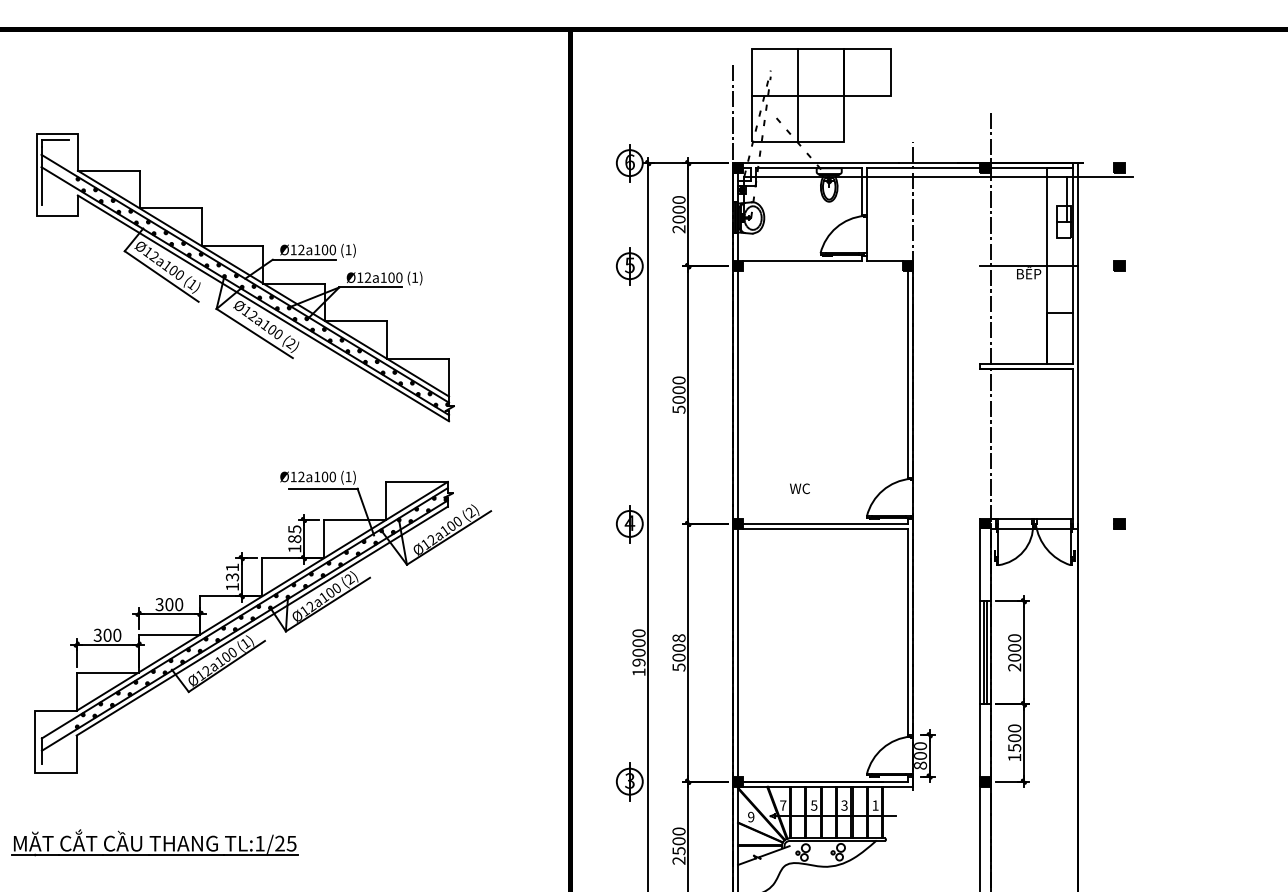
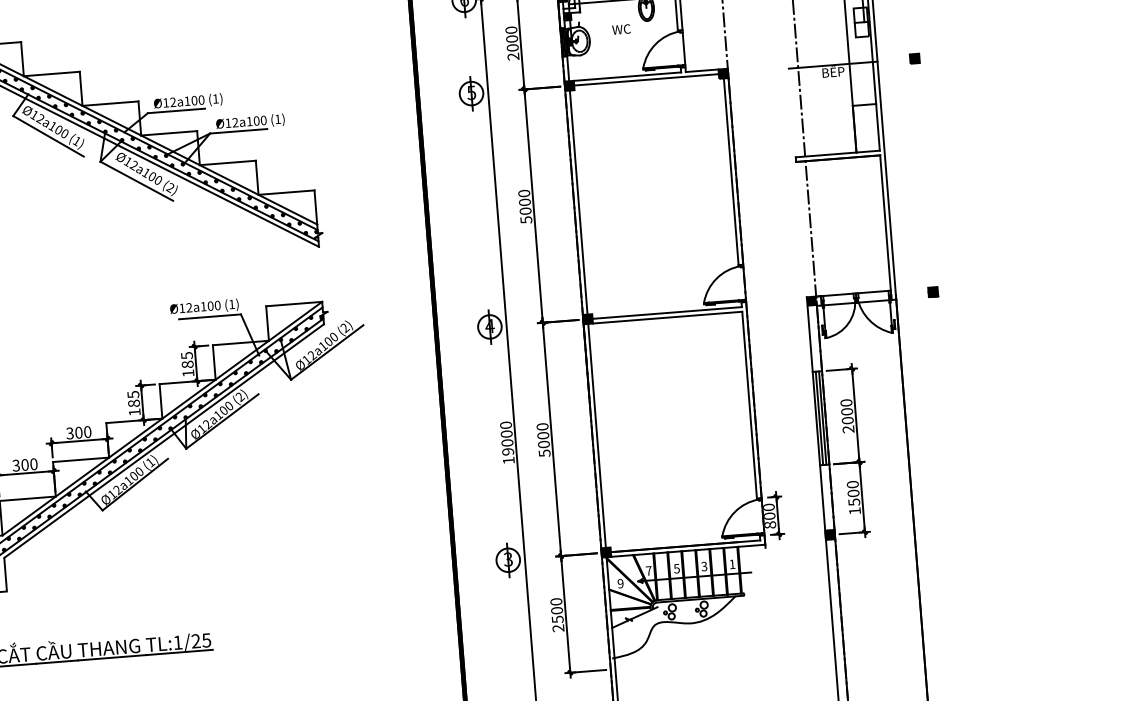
line: (823, 266) -> (646, 80), added
text: (799, 488) -> (621, 29), moved
text: (232, 572) -> (133, 399), 131 -> 185
text: (678, 638) -> (542, 427), 5008 -> 5000

